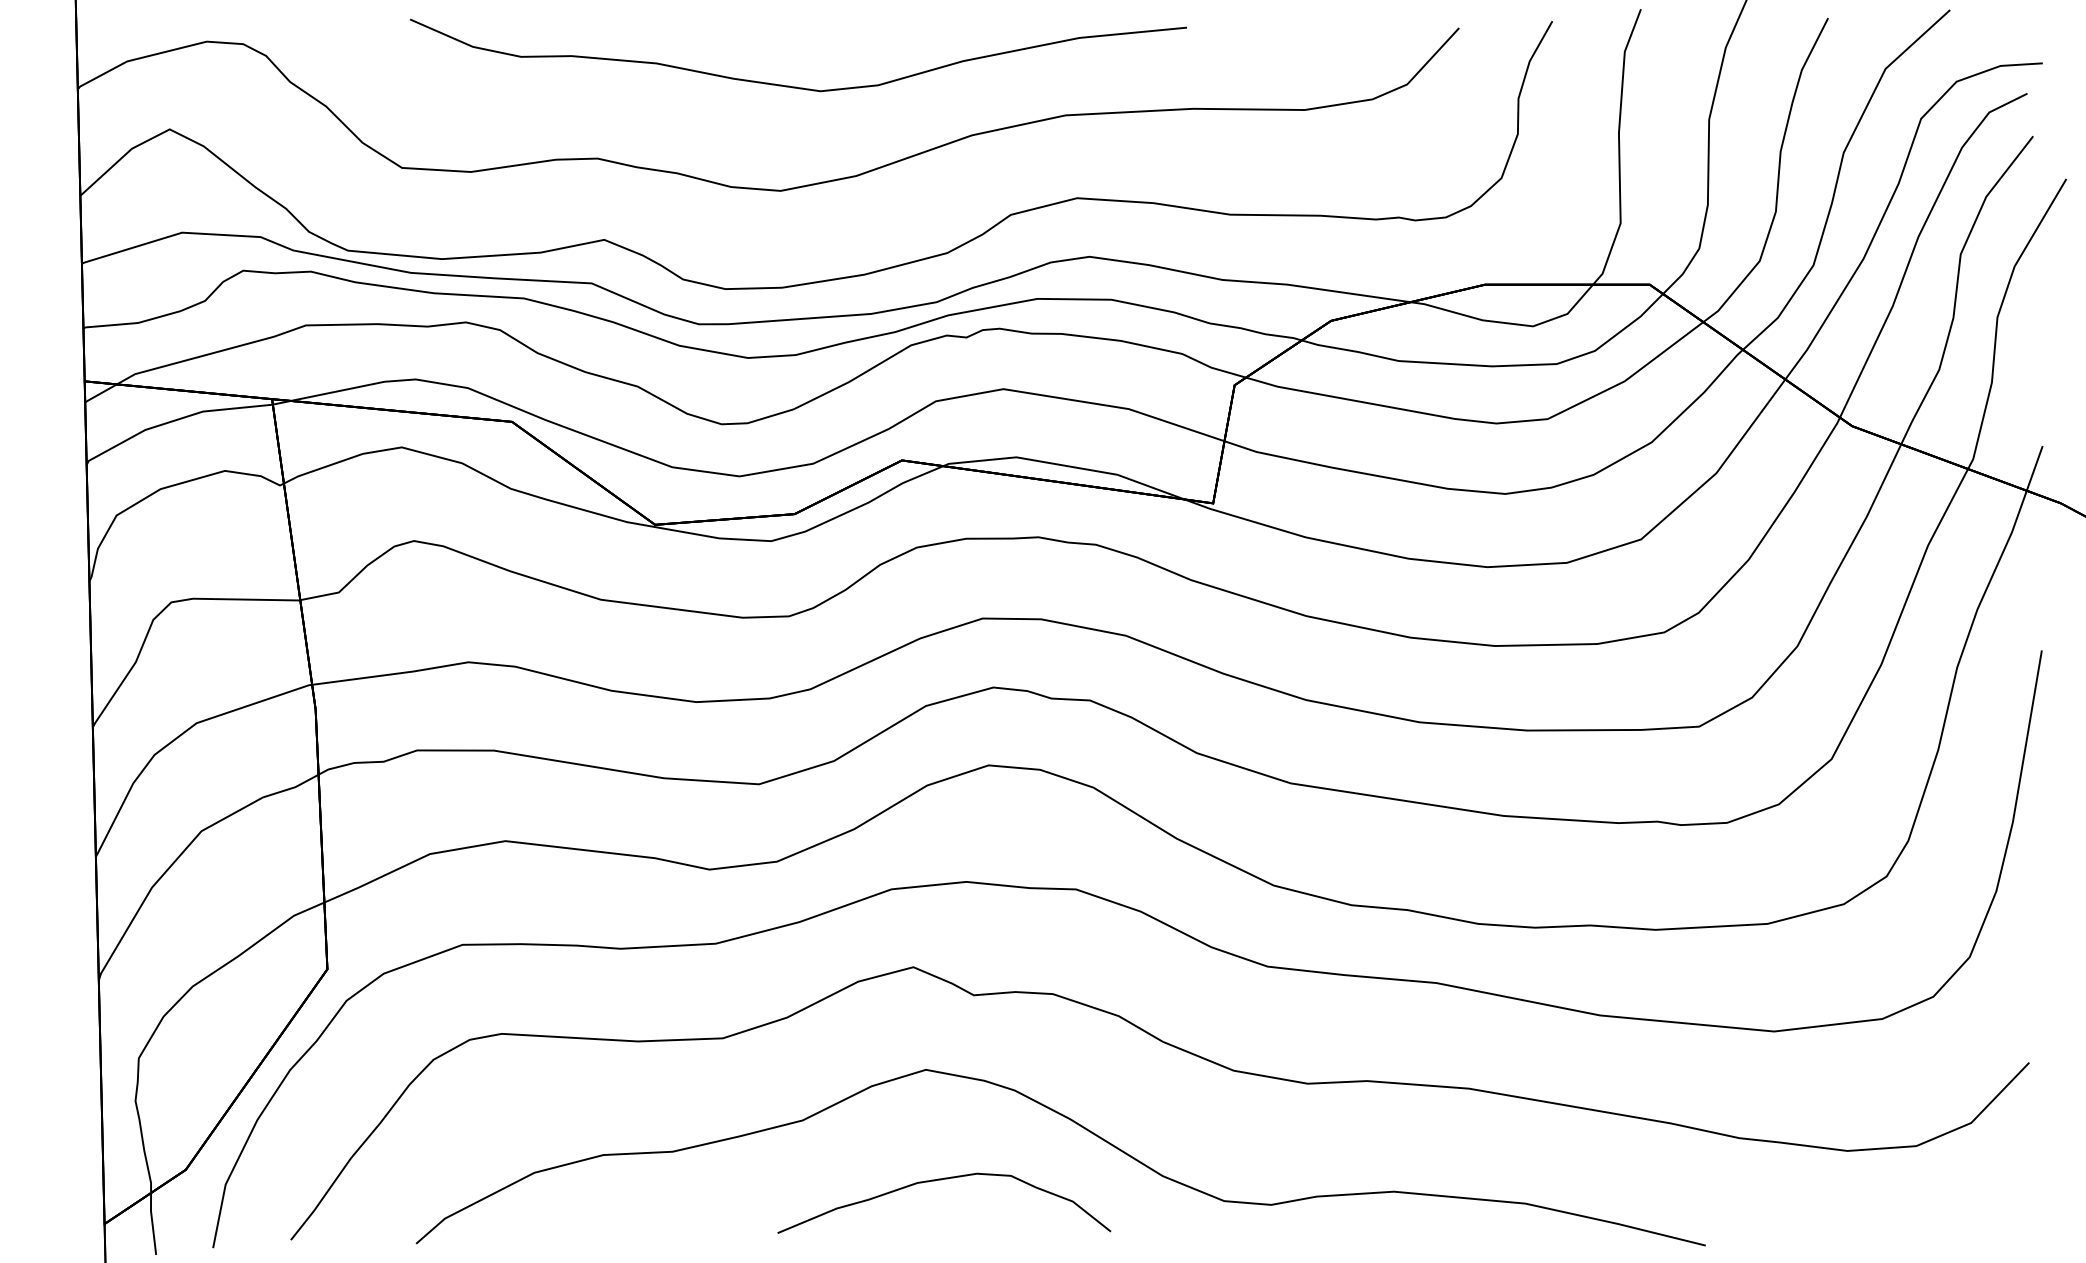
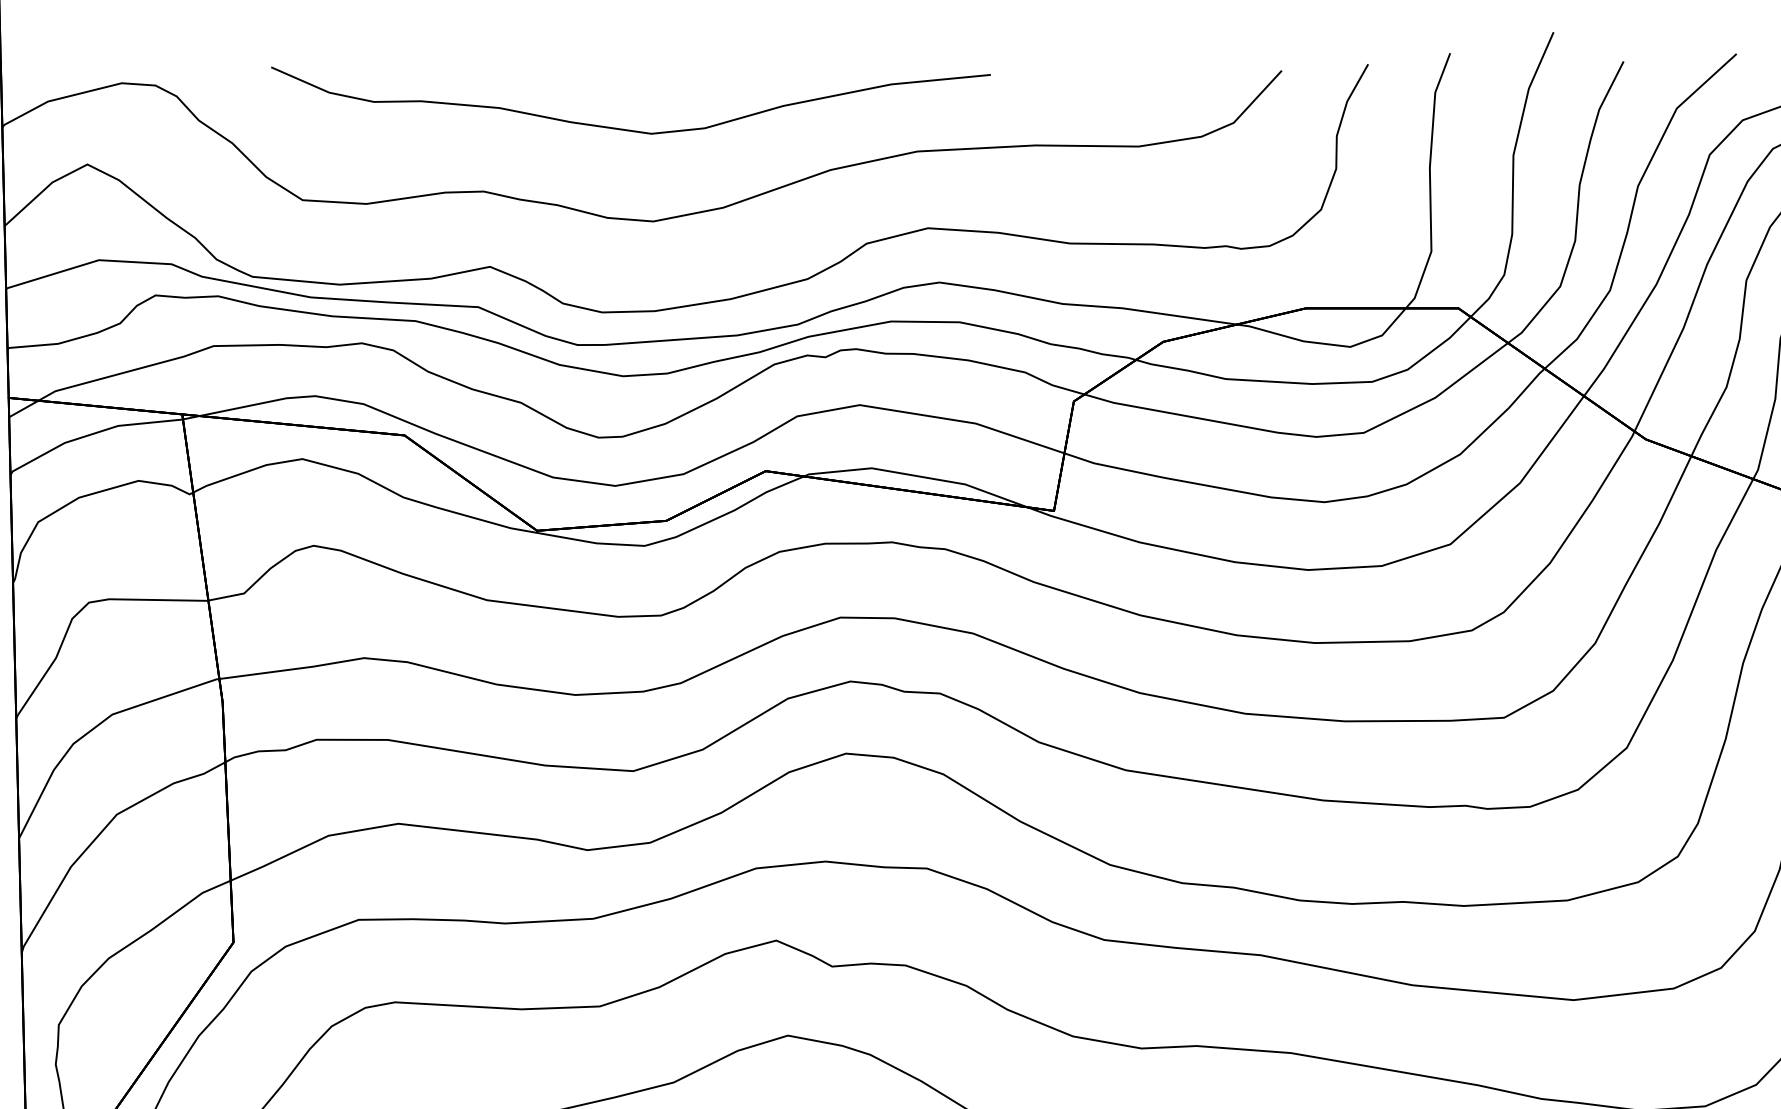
part: (796, 86) -> (629, 129), moved

